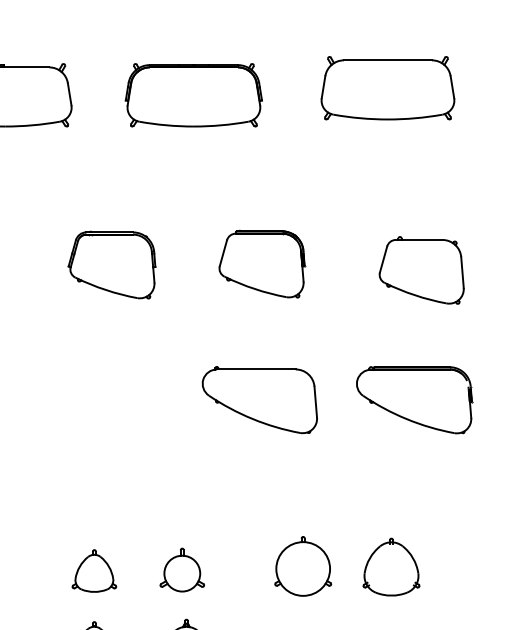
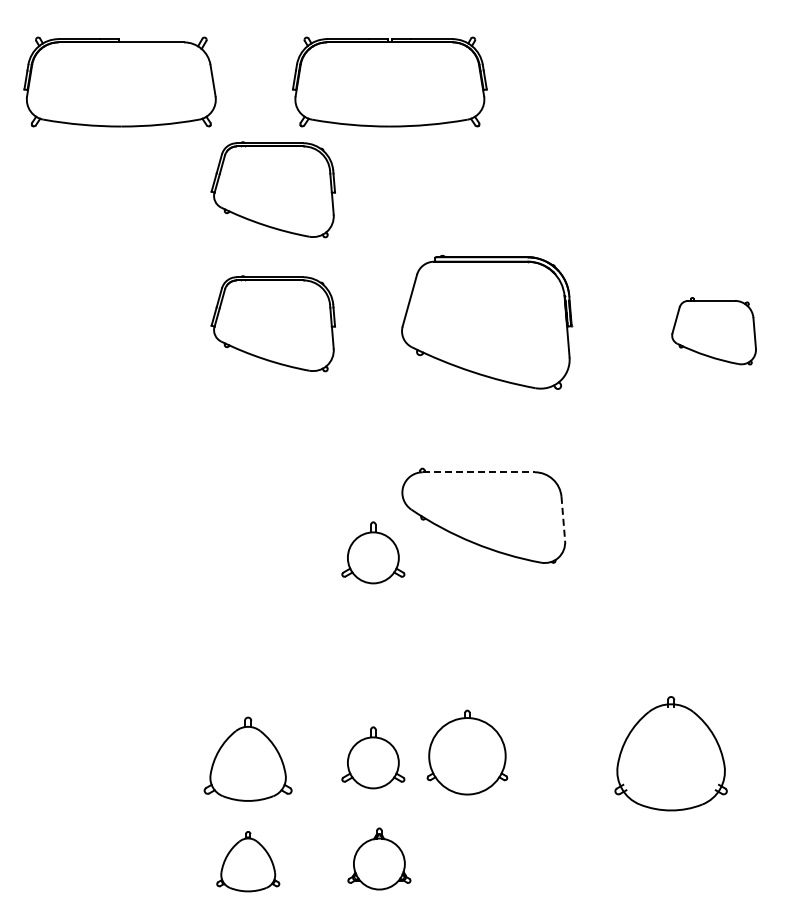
part: (387, 87) -> (665, 71), removed
part: (111, 170) -> (272, 189), added
part: (261, 264) -> (486, 322), size x1.4
part: (421, 269) -> (713, 330), size x0.7
line: (256, 369) -> (479, 472), solid -> dashed
part: (414, 400) -> (704, 516), removed
line: (315, 402) -> (563, 519), solid -> dashed
part: (182, 425) -> (373, 552), added
part: (303, 566) -> (467, 752), moved
part: (391, 567) -> (670, 753), size x1.4
part: (94, 570) -> (248, 758), size x1.4

